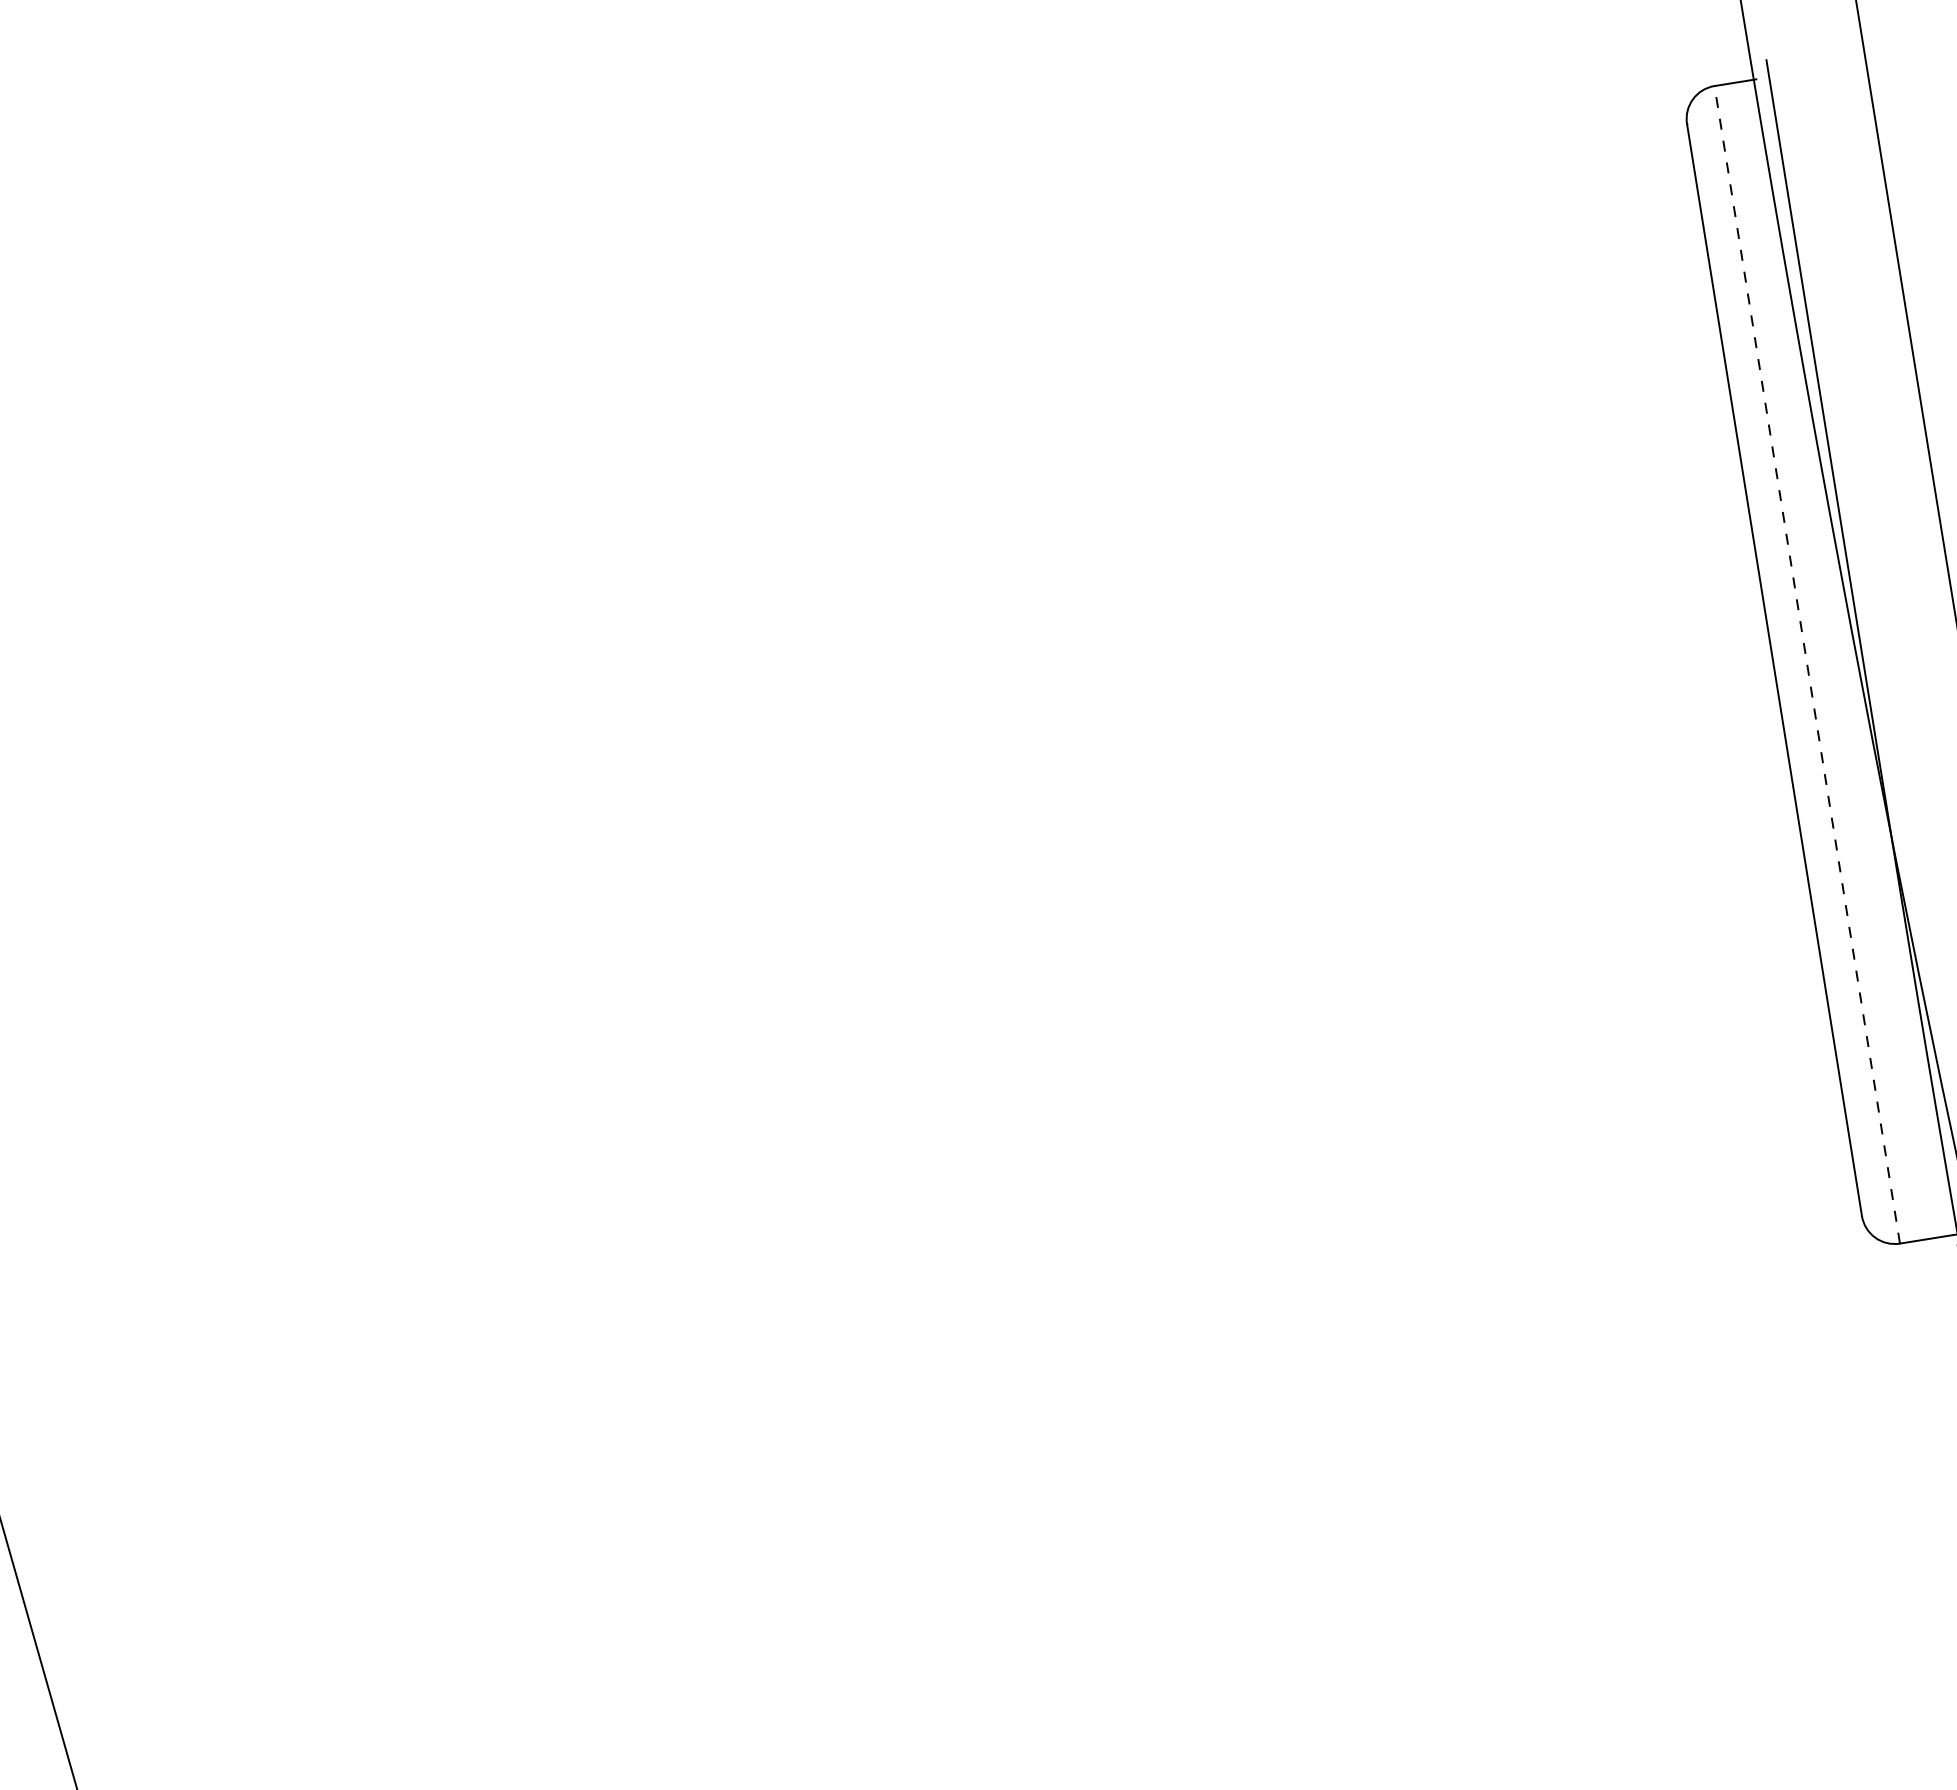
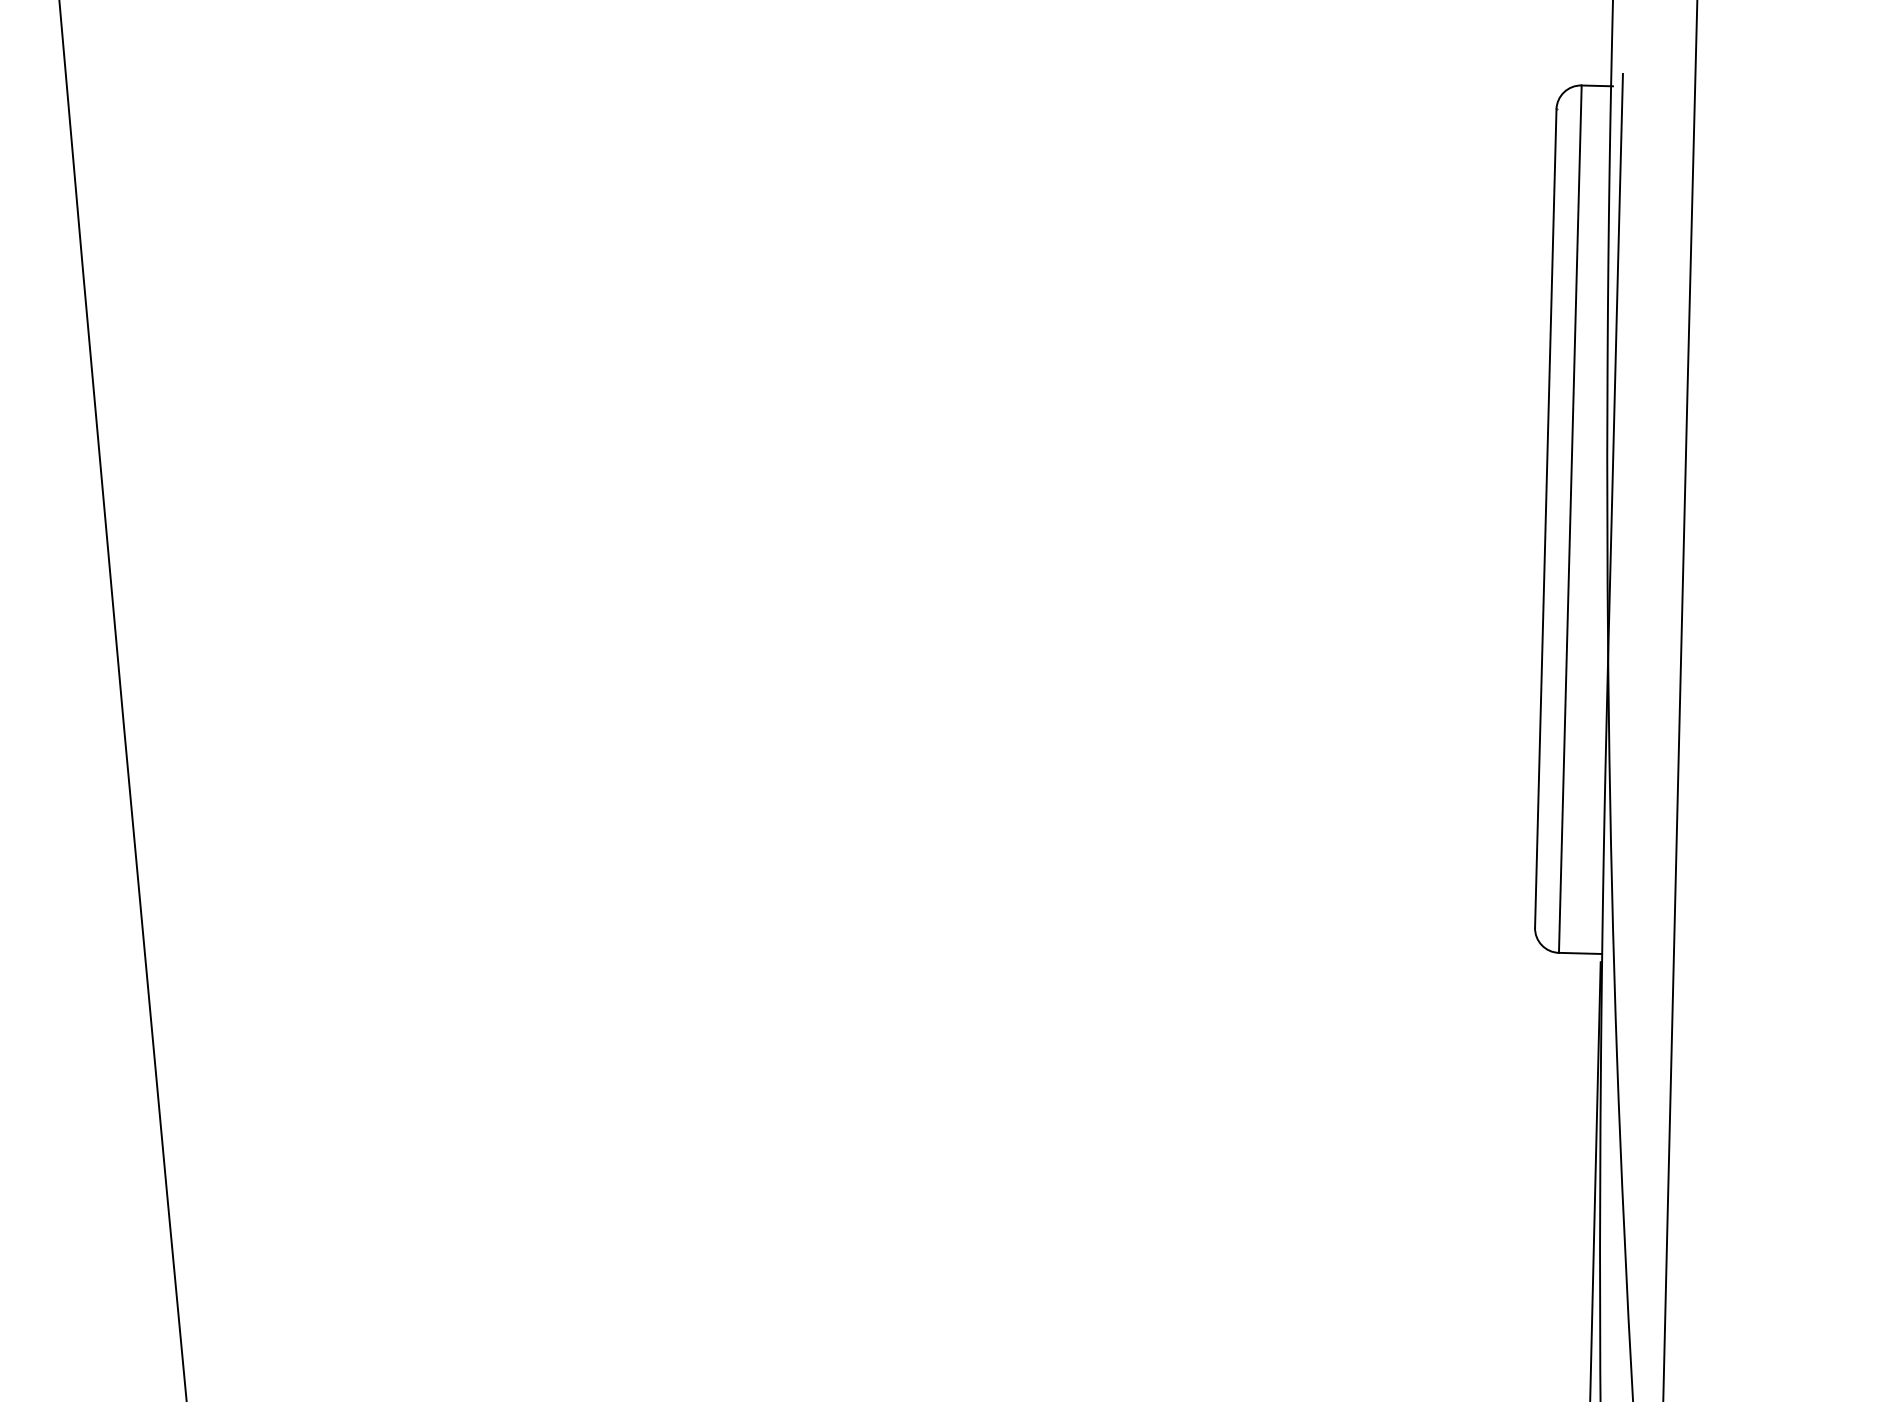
line: (1807, 665) -> (1570, 519), dashed -> solid

